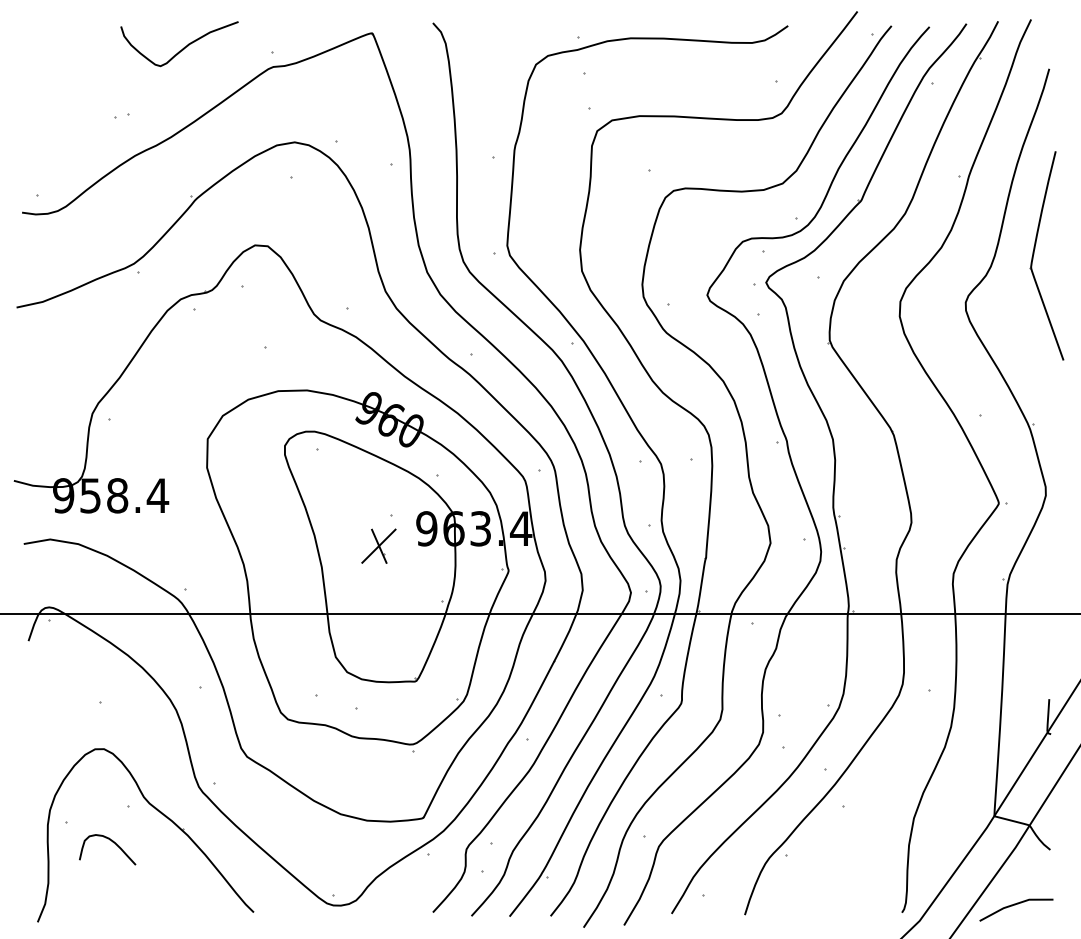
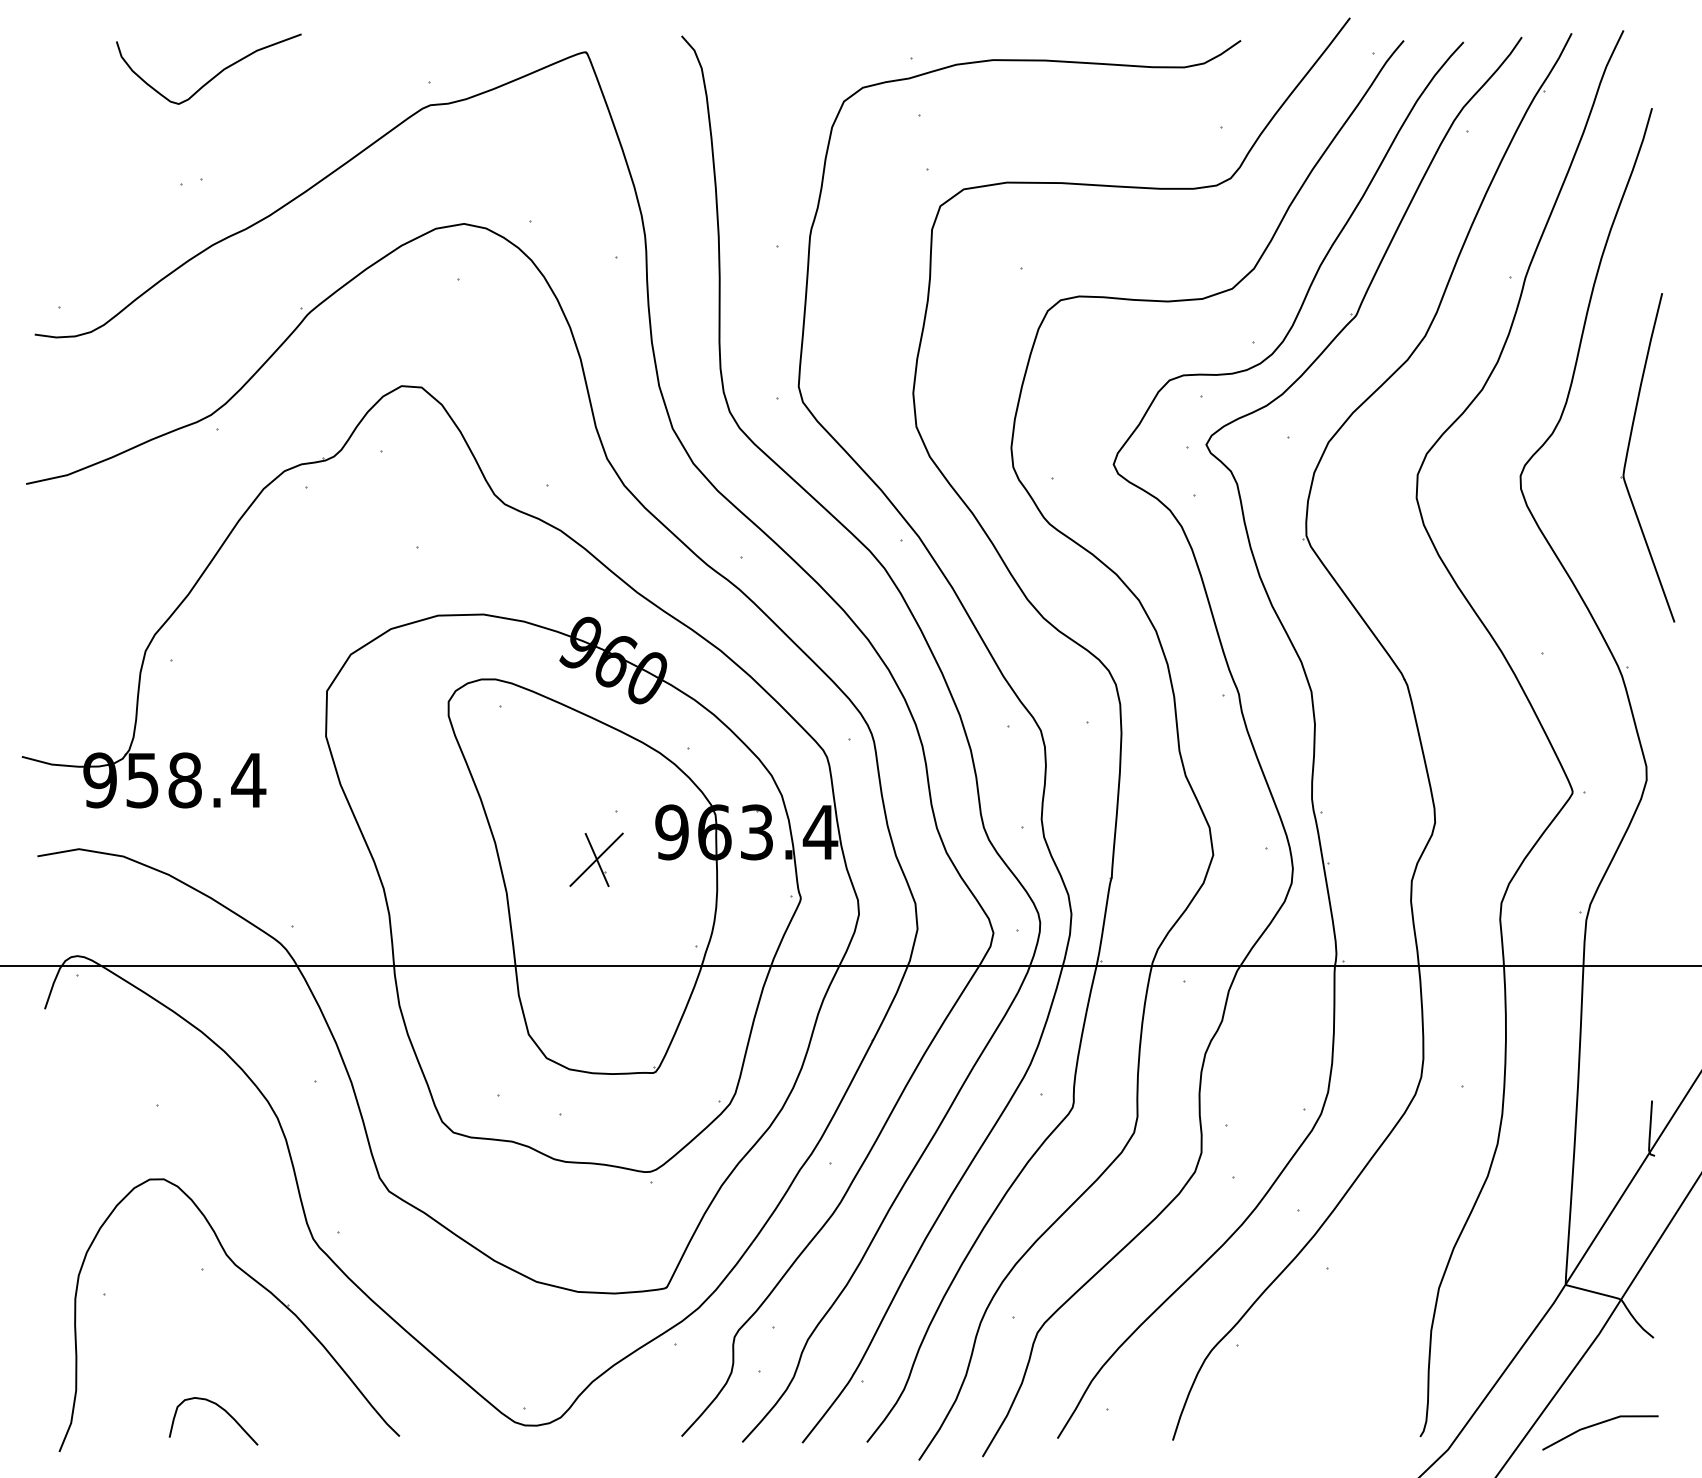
curve: (183, 47) -> (214, 74), moved
part: (1034, 254) -> (1628, 455), moved
curve: (113, 843) -> (222, 1411), moved

